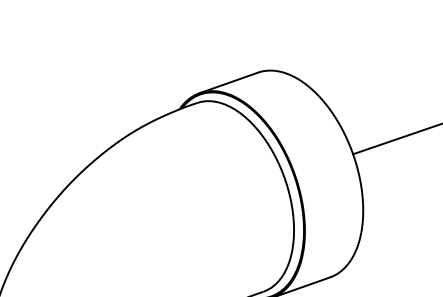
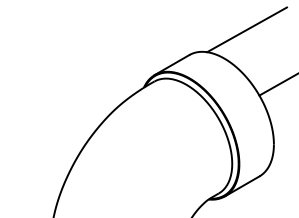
line: (352, 49) -> (246, 29), added

